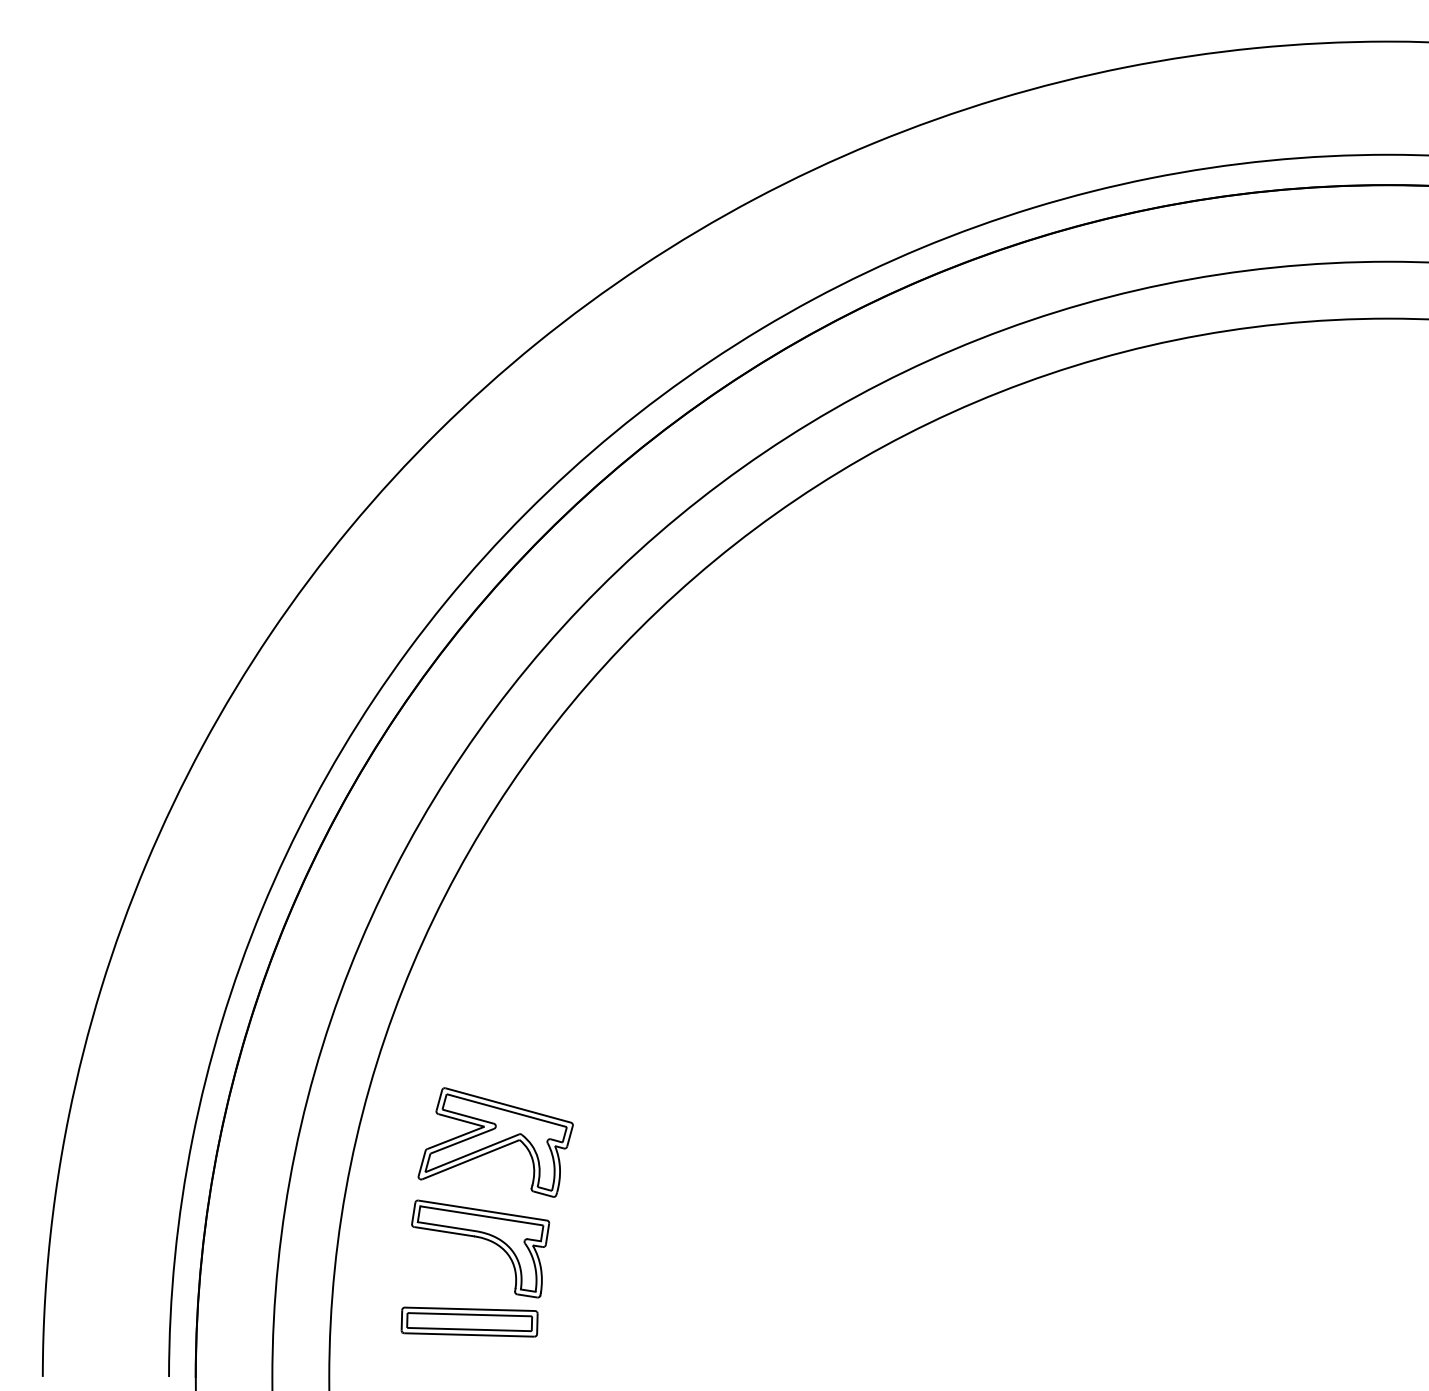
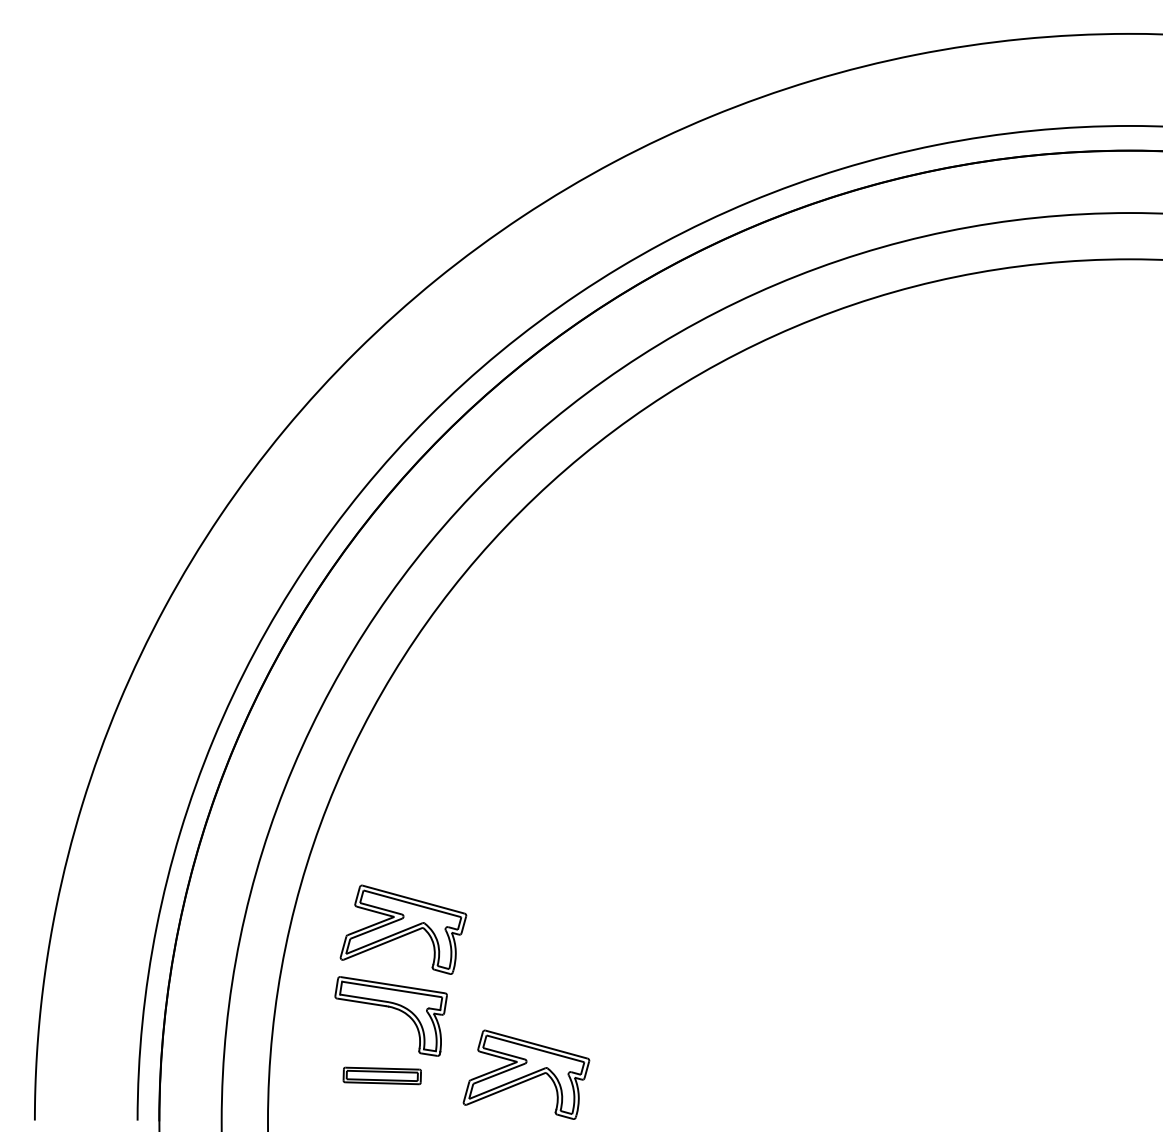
part: (646, 1320) -> (526, 1074), added
part: (469, 1321) -> (382, 1075), size x0.7

